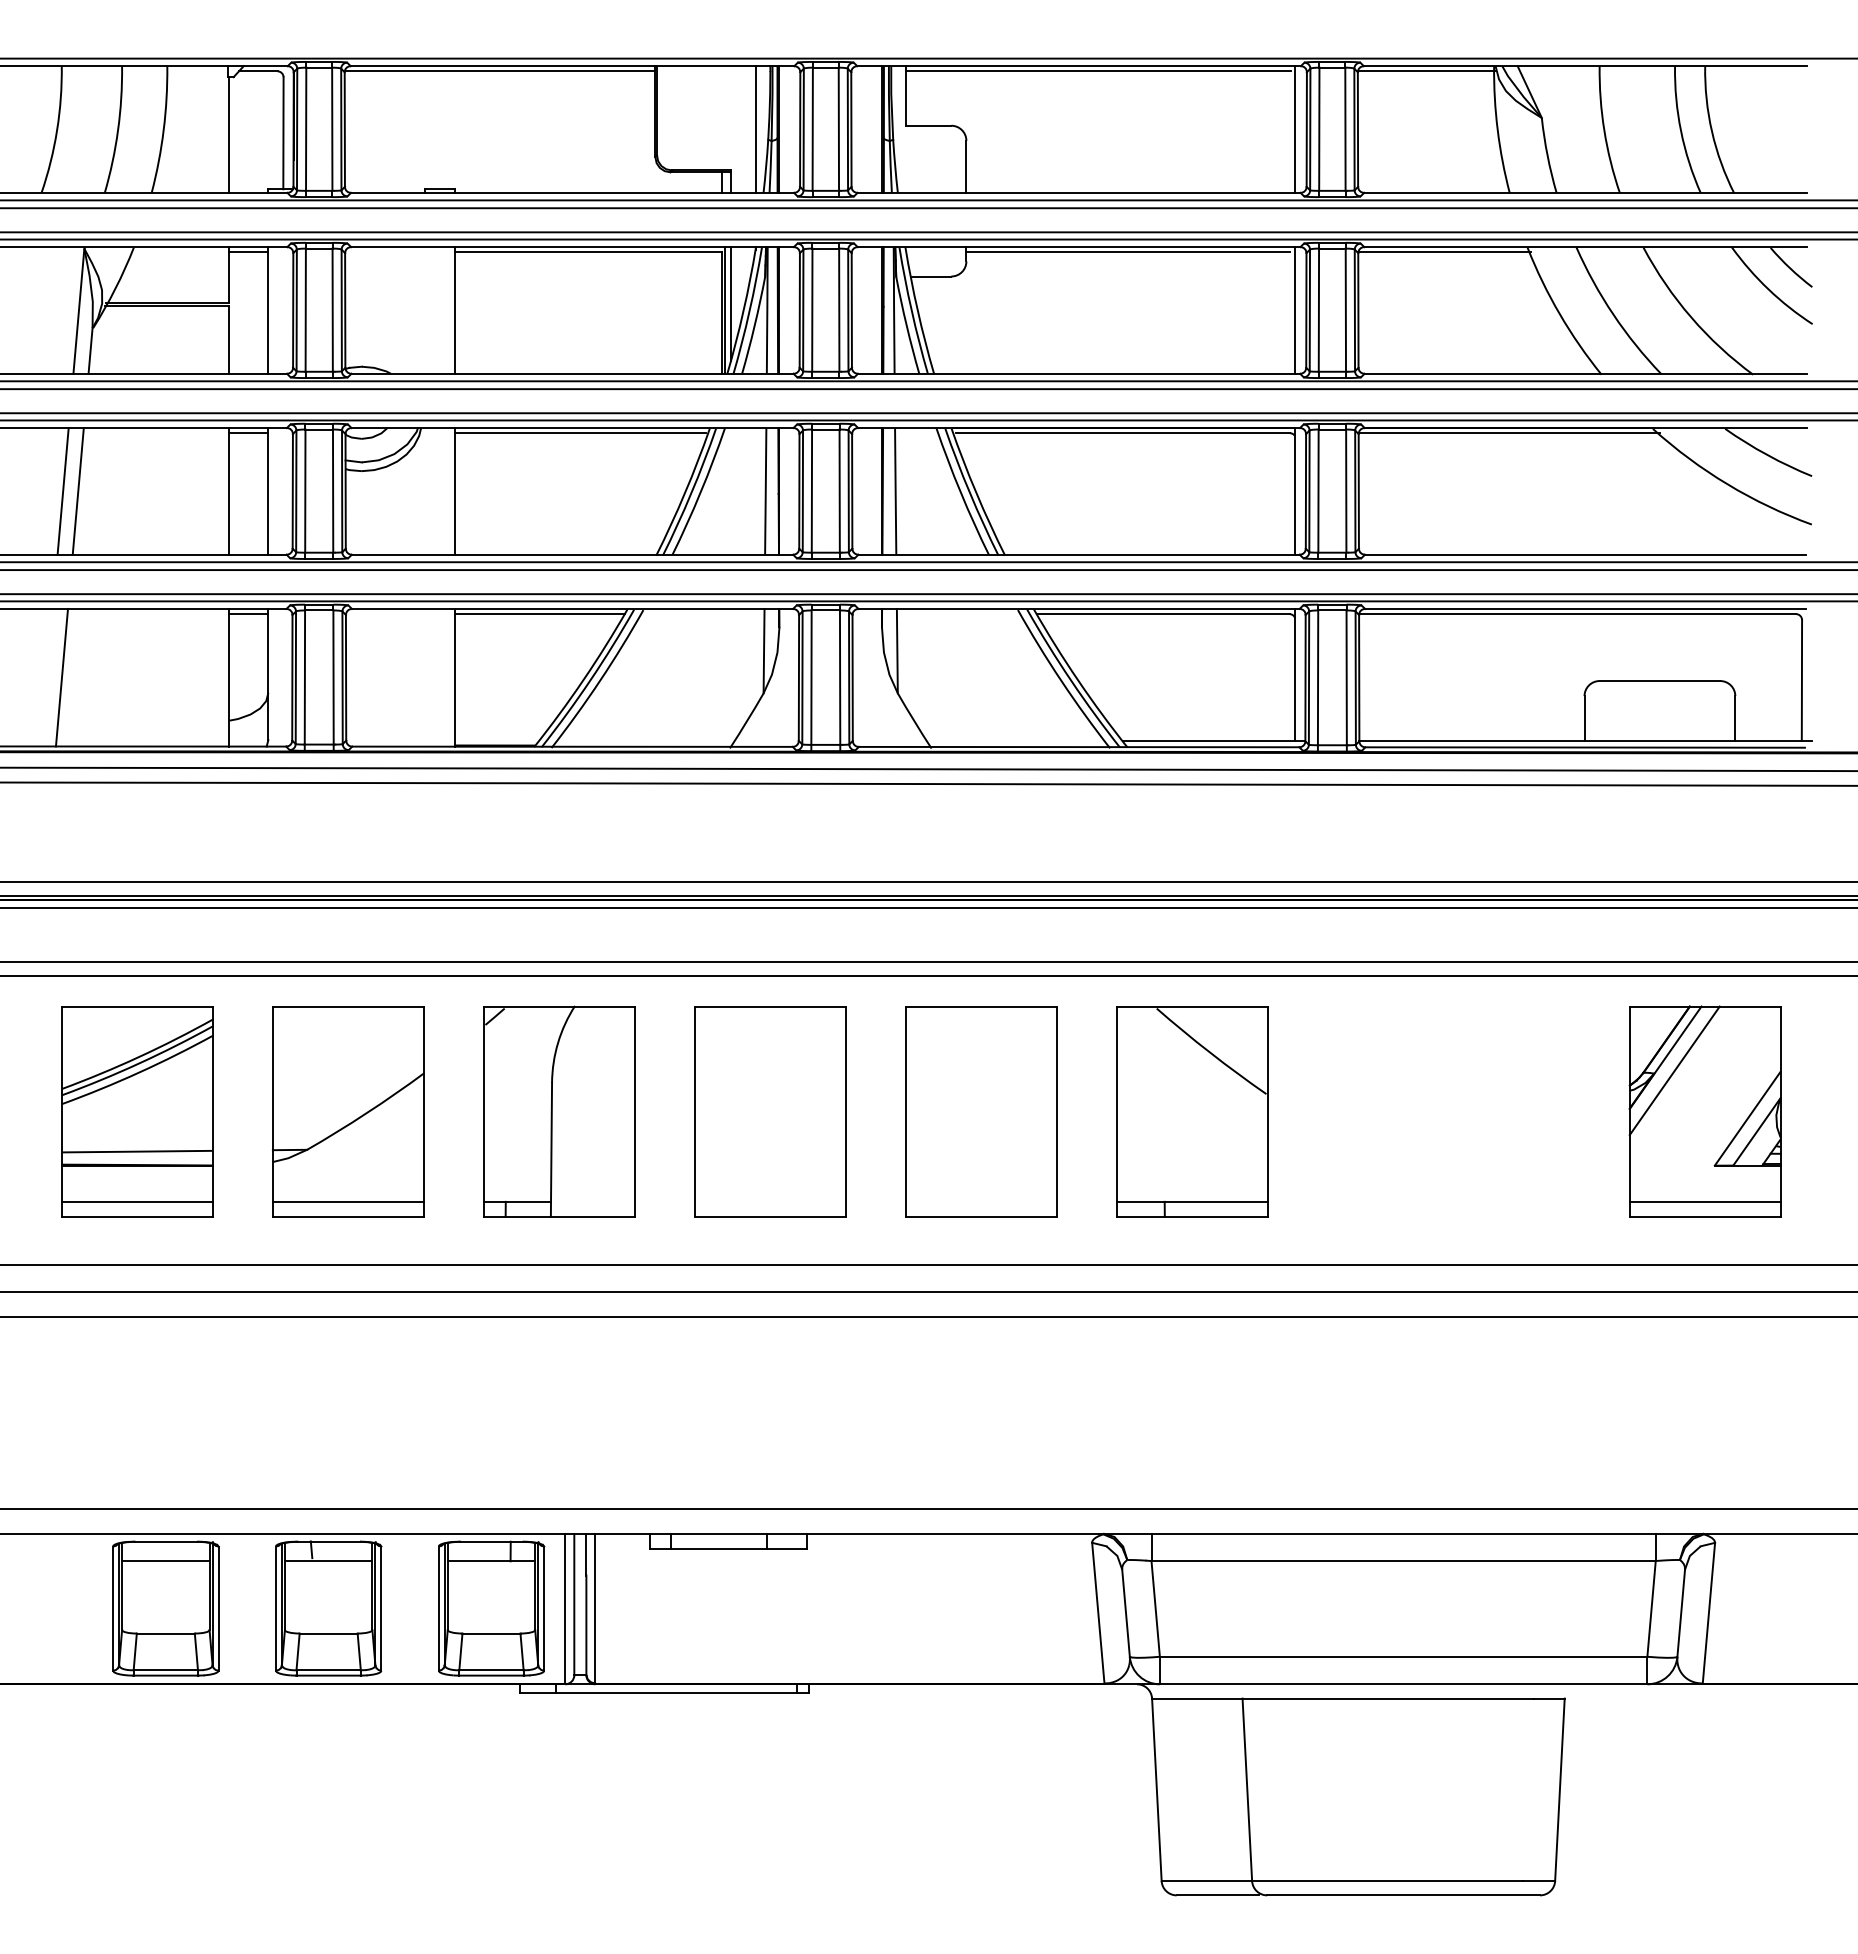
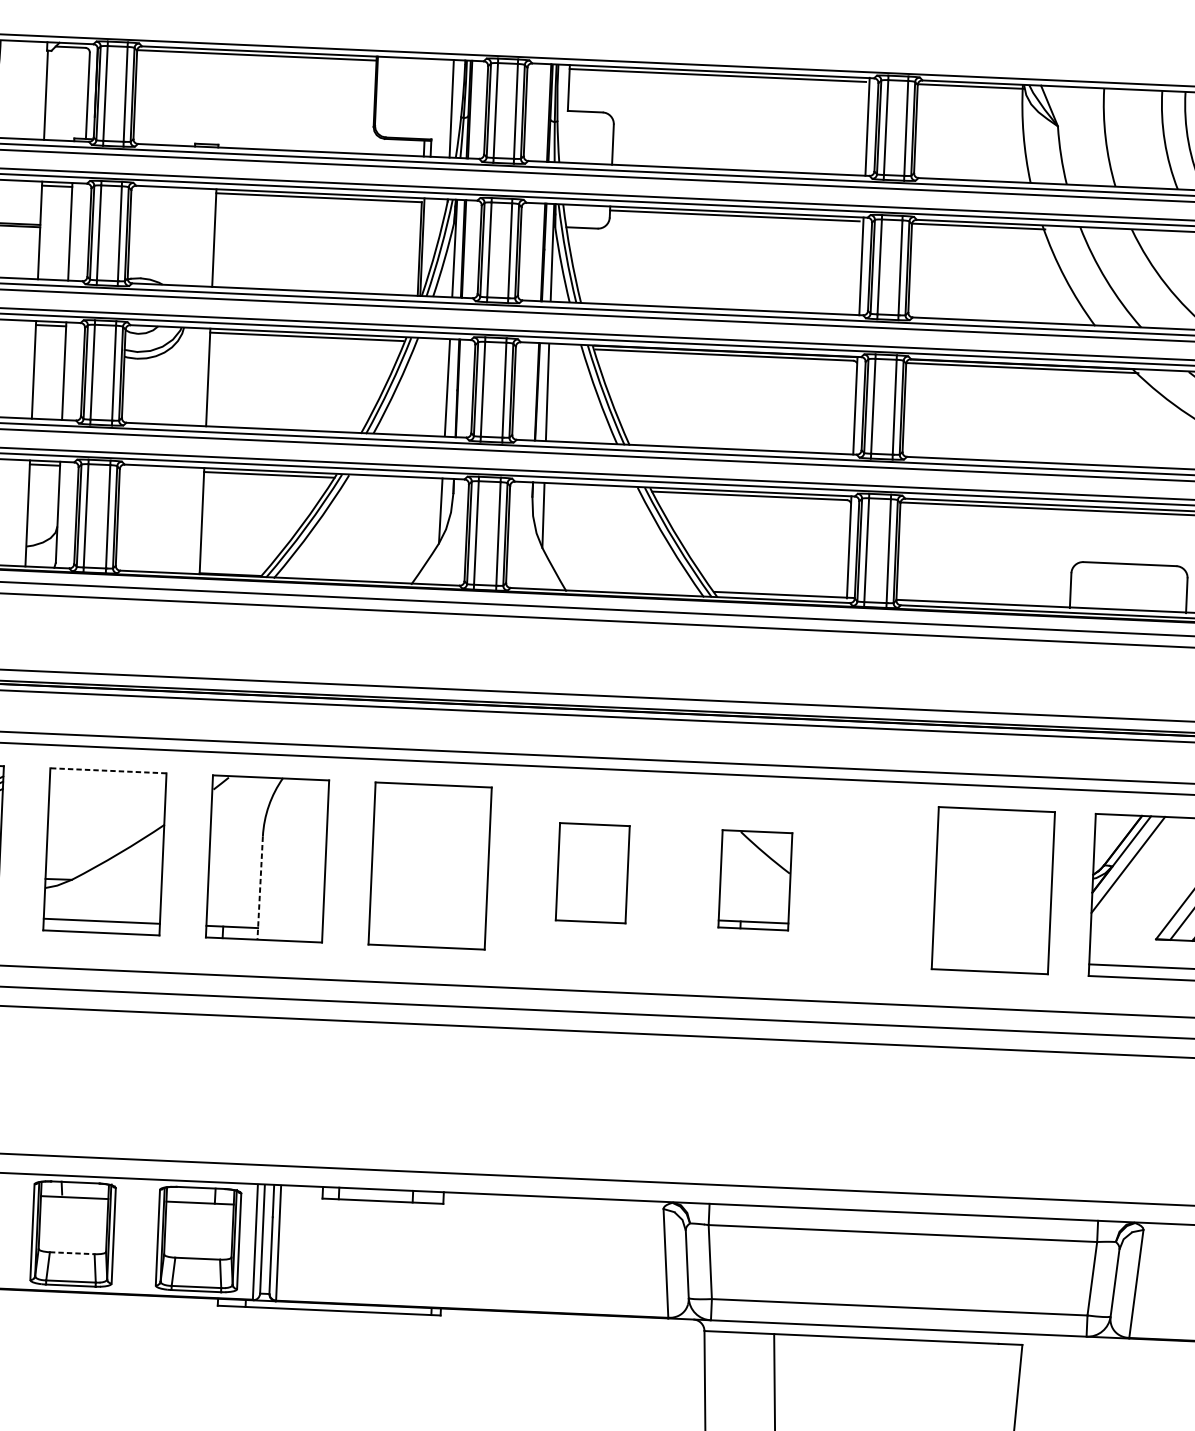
line: (730, 303) -> (426, 241), removed
line: (347, 1006) -> (107, 770), solid -> dashed
part: (981, 1111) -> (592, 872), size x0.6
part: (1192, 1111) -> (755, 880), size x0.6
part: (1501, 1111) -> (993, 890), added
line: (551, 1149) -> (260, 887), solid -> dashed
line: (329, 1633) -> (72, 1253), solid -> dashed

